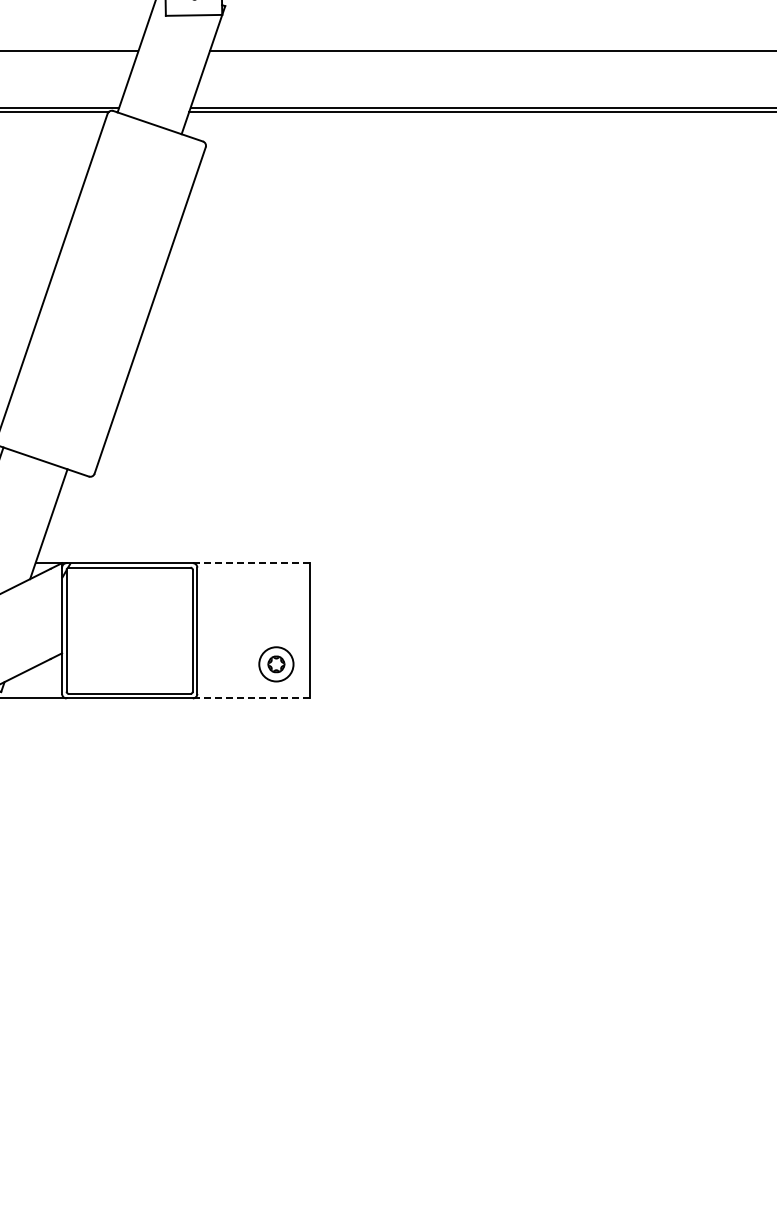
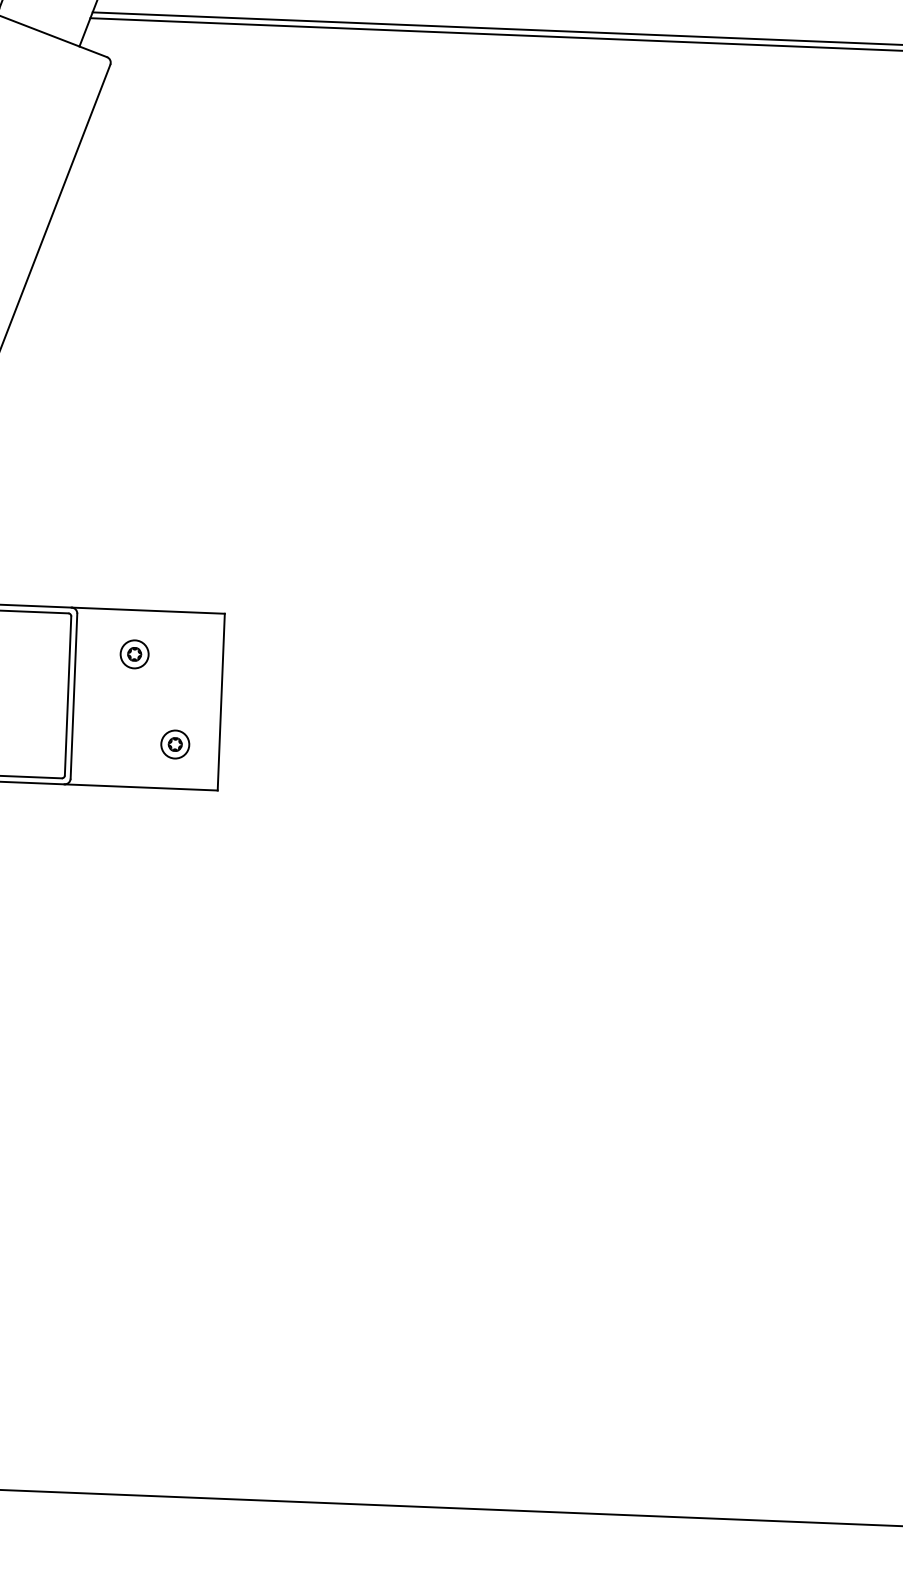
line: (251, 563) -> (148, 611), dashed -> solid
part: (241, 596) -> (133, 653), added
part: (275, 664) -> (174, 744), size x0.62
line: (251, 698) -> (141, 787), dashed -> solid

